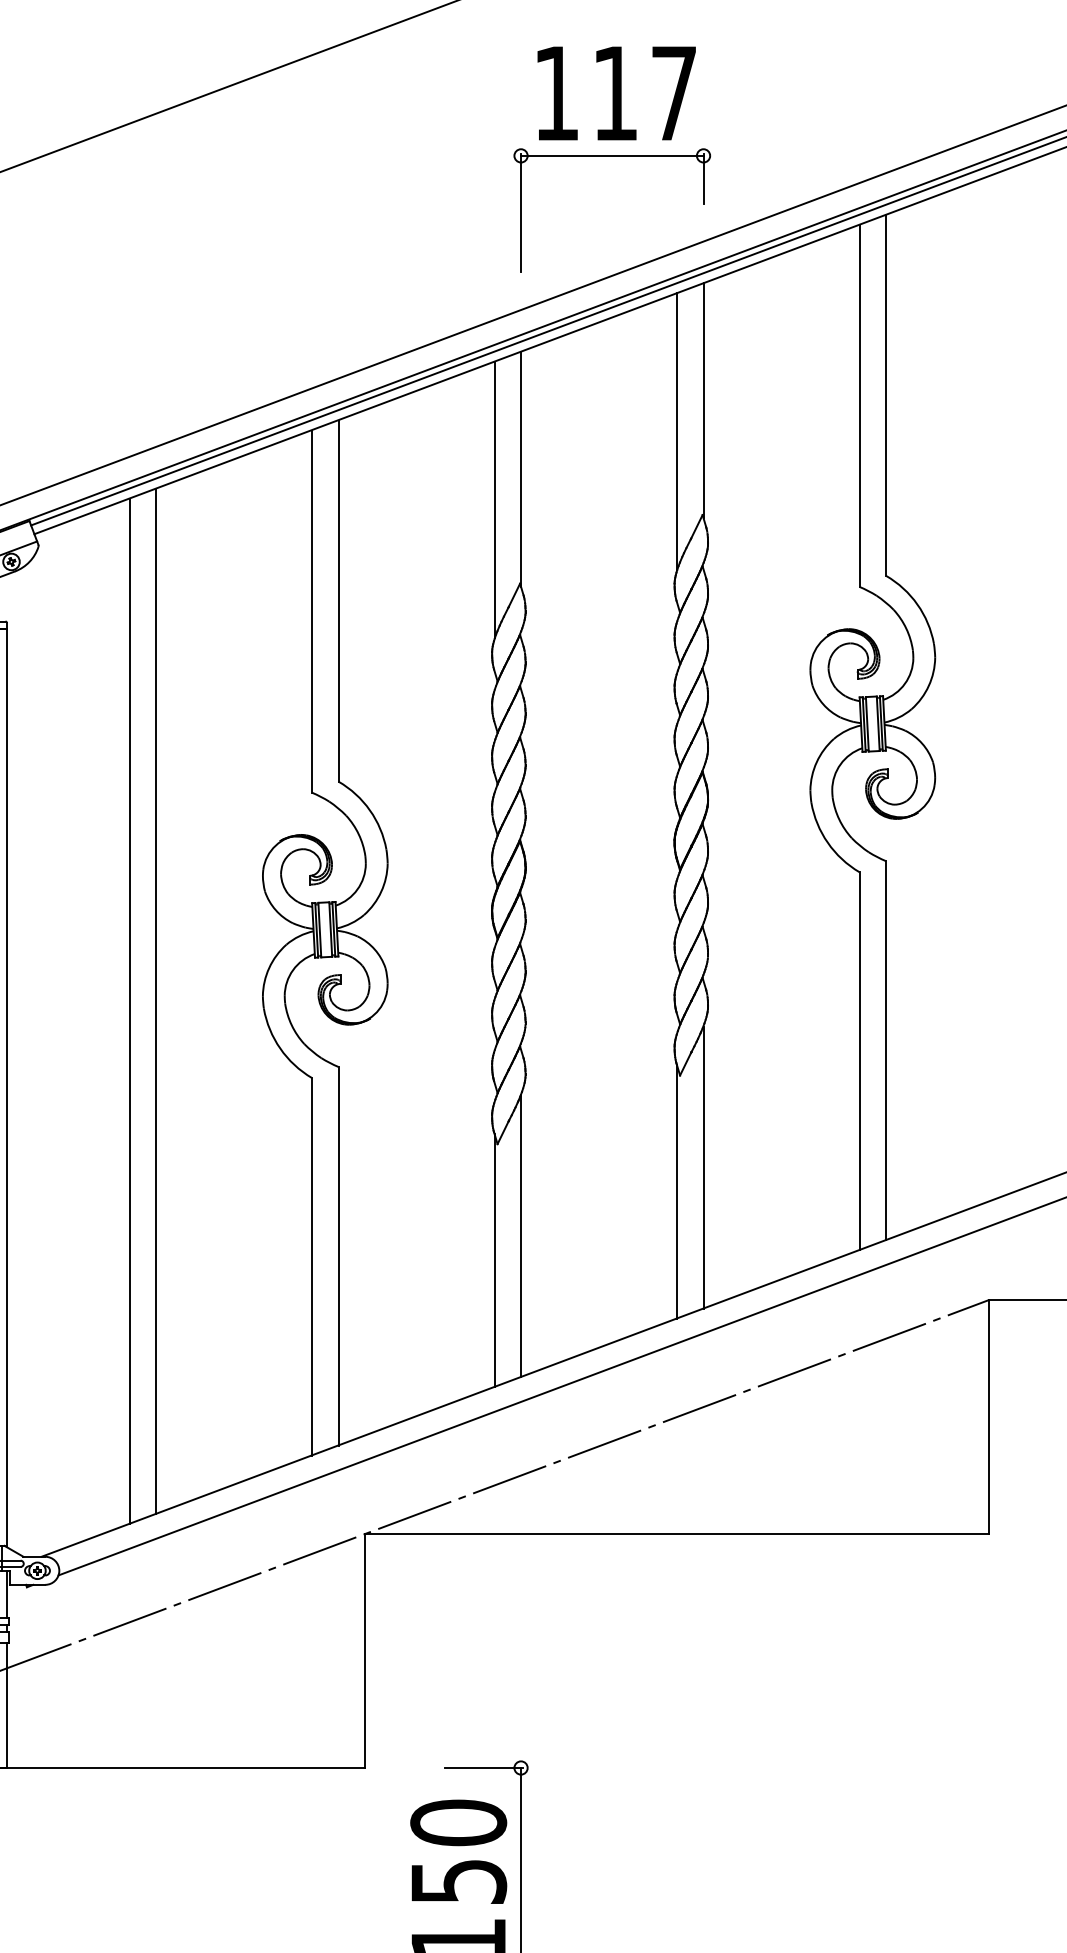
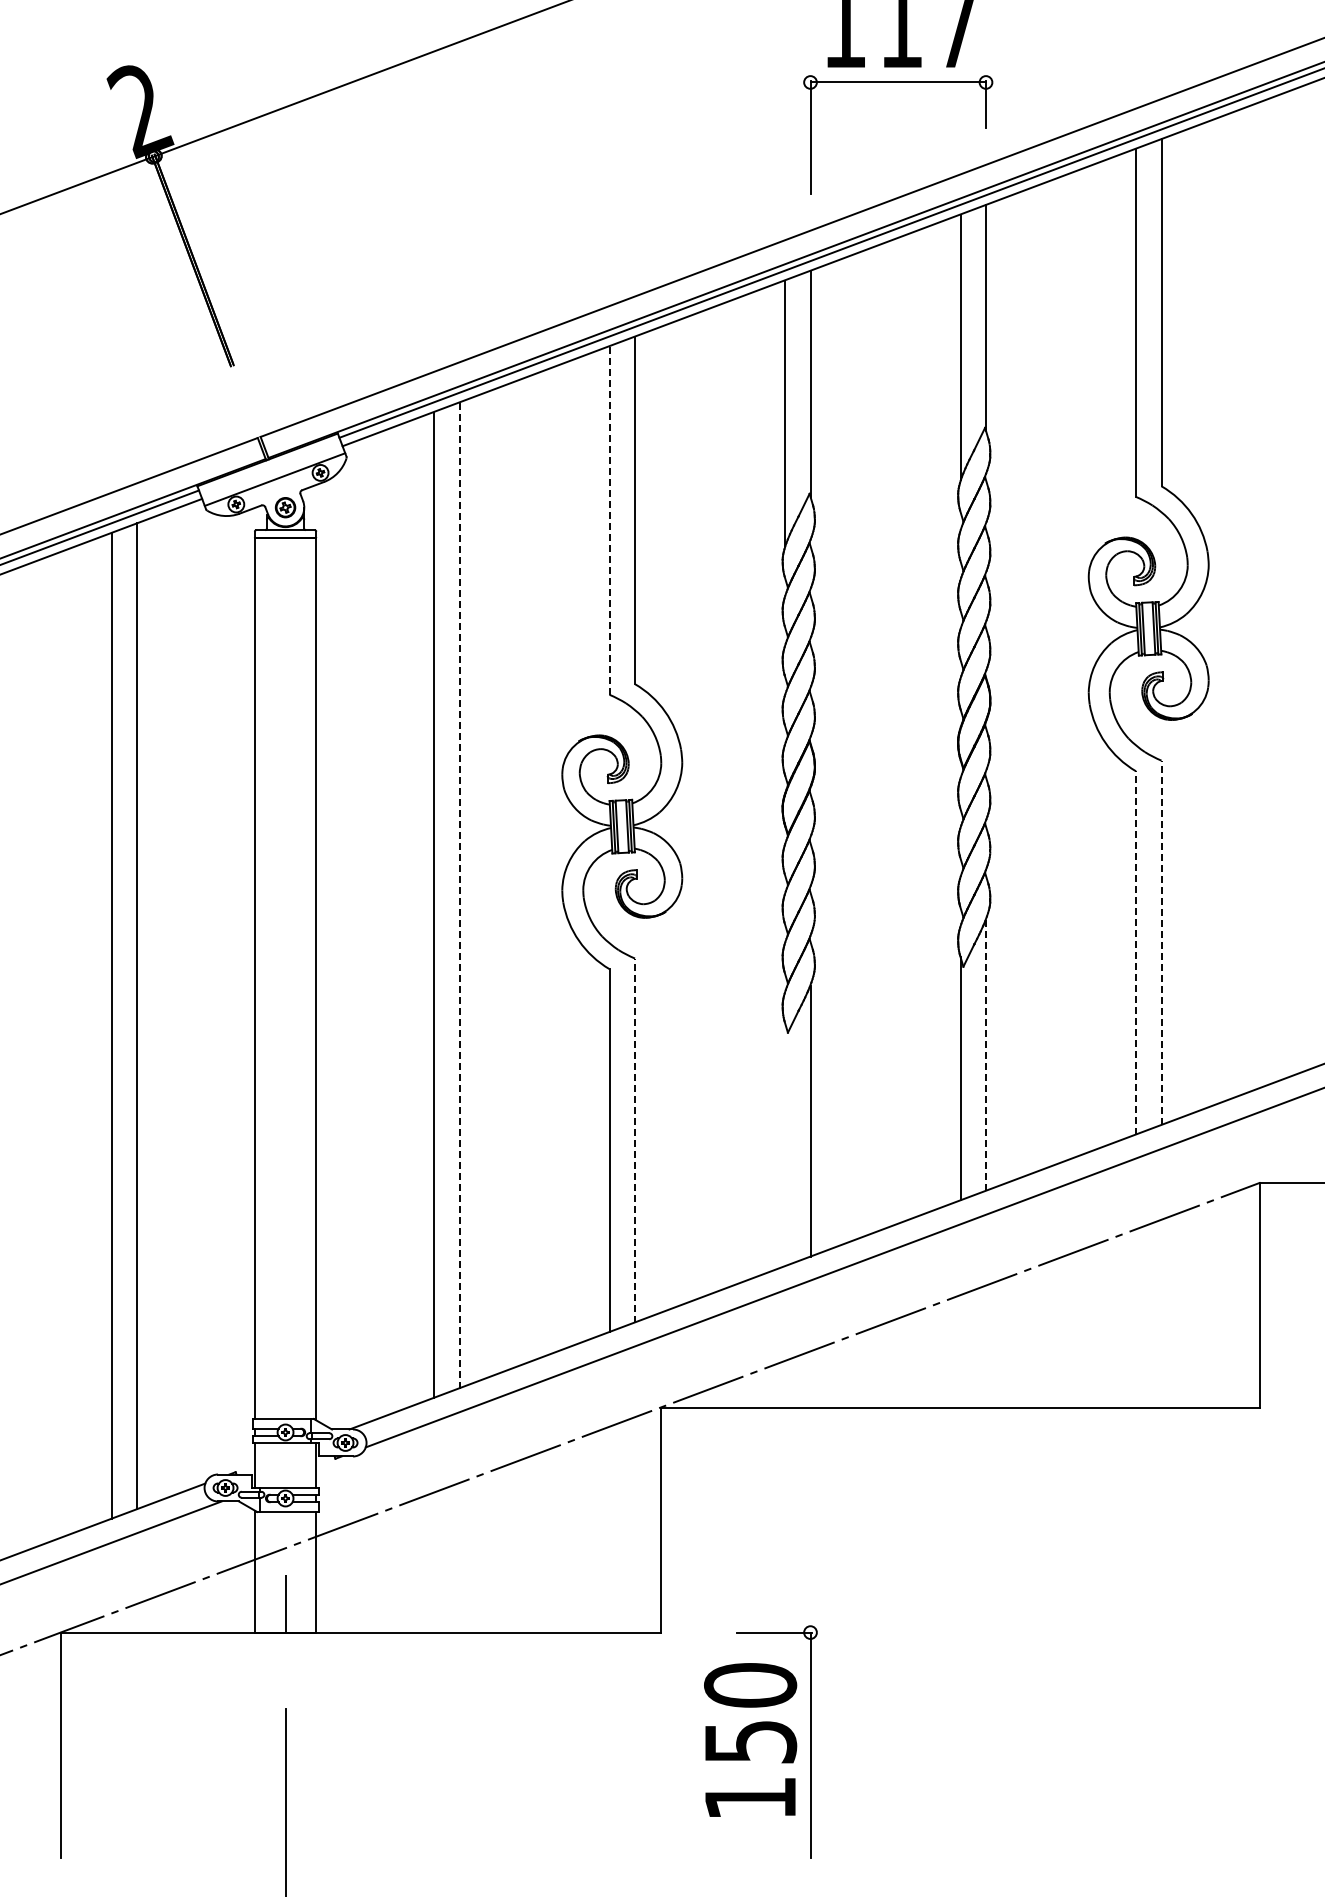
line: (311, 611) -> (609, 520), solid -> dashed
line: (155, 1001) -> (459, 895), solid -> dashed
line: (886, 1050) -> (1161, 942), solid -> dashed
line: (859, 1060) -> (1135, 952), solid -> dashed
line: (704, 1167) -> (986, 1055), solid -> dashed
line: (339, 1256) -> (635, 1140), solid -> dashed
line: (495, 1260) -> (785, 1144), removed

